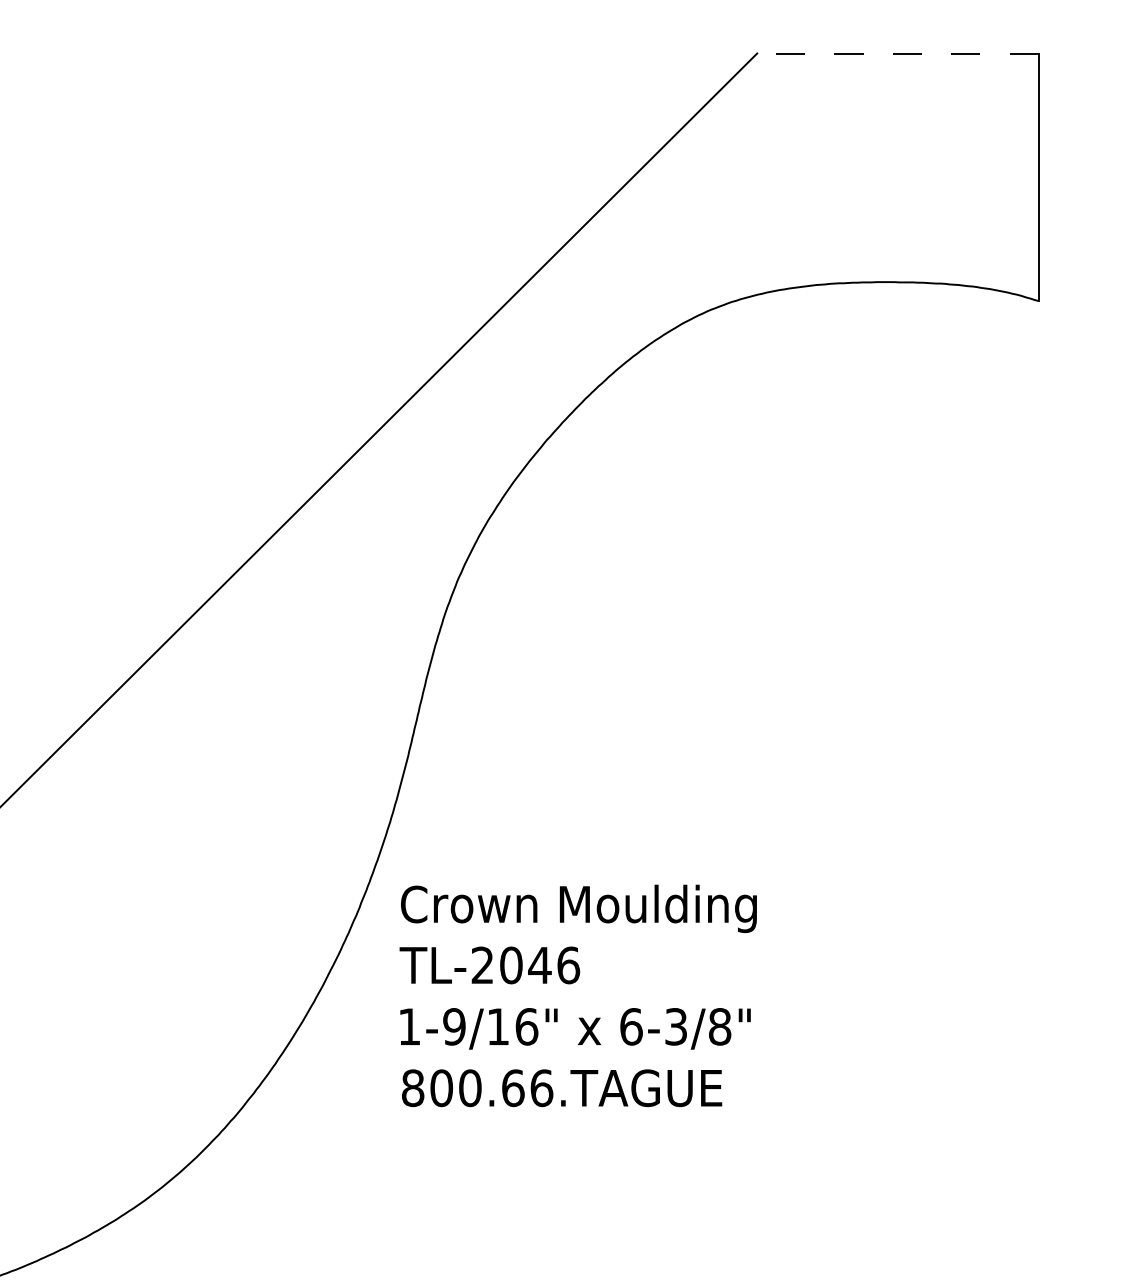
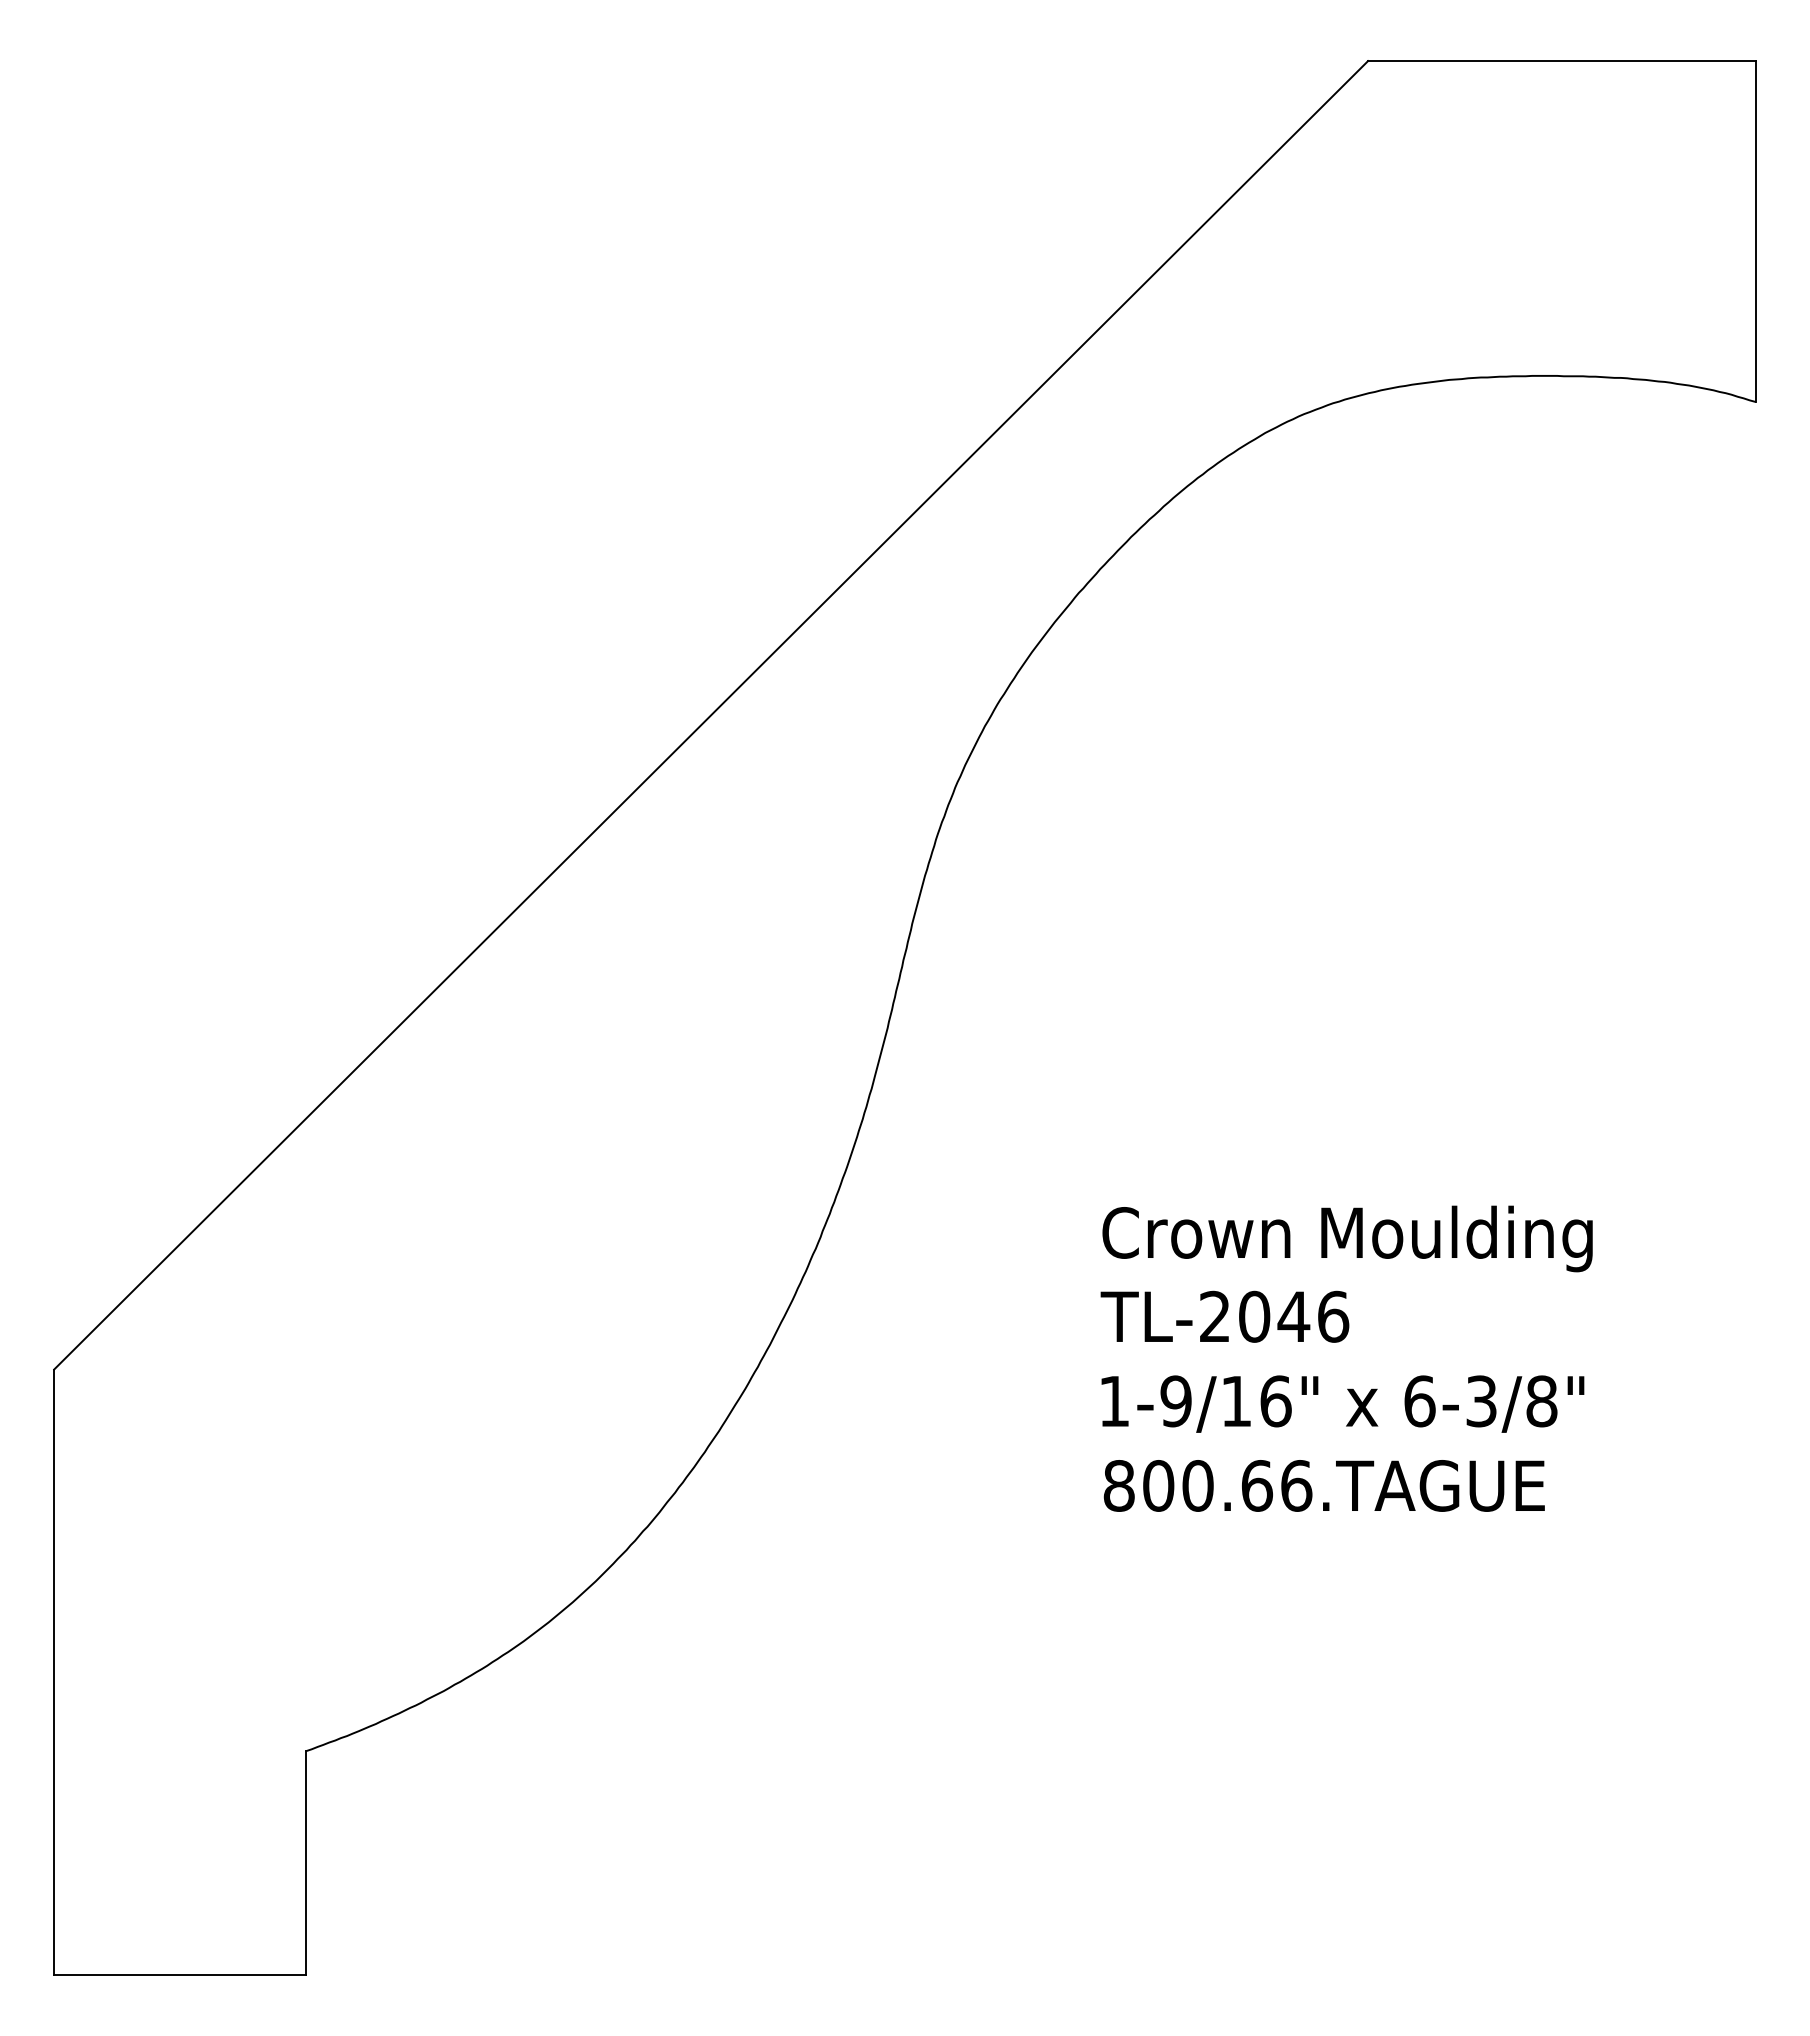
line: (897, 53) -> (1561, 61), dashed -> solid
text: (578, 995) -> (1346, 1358), moved

